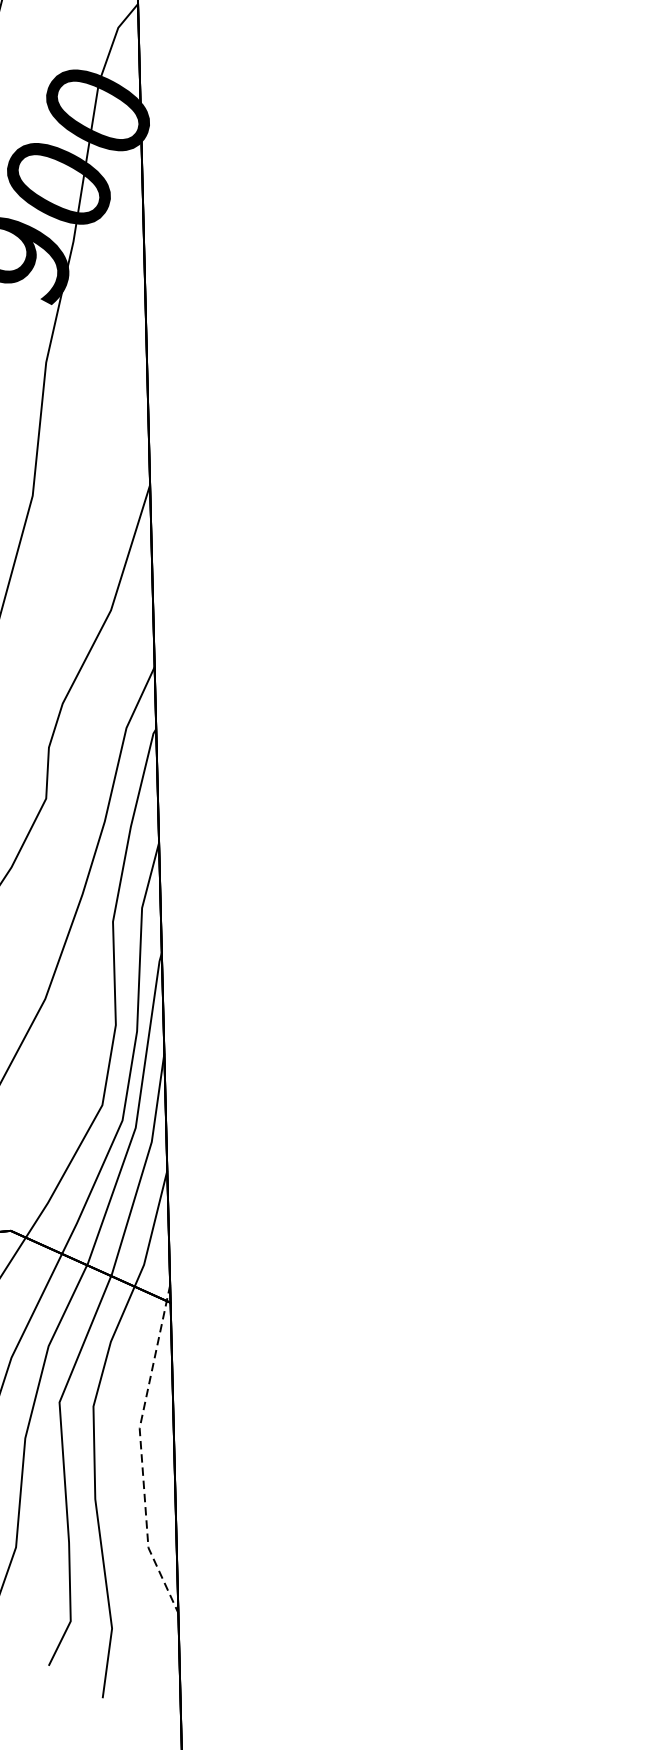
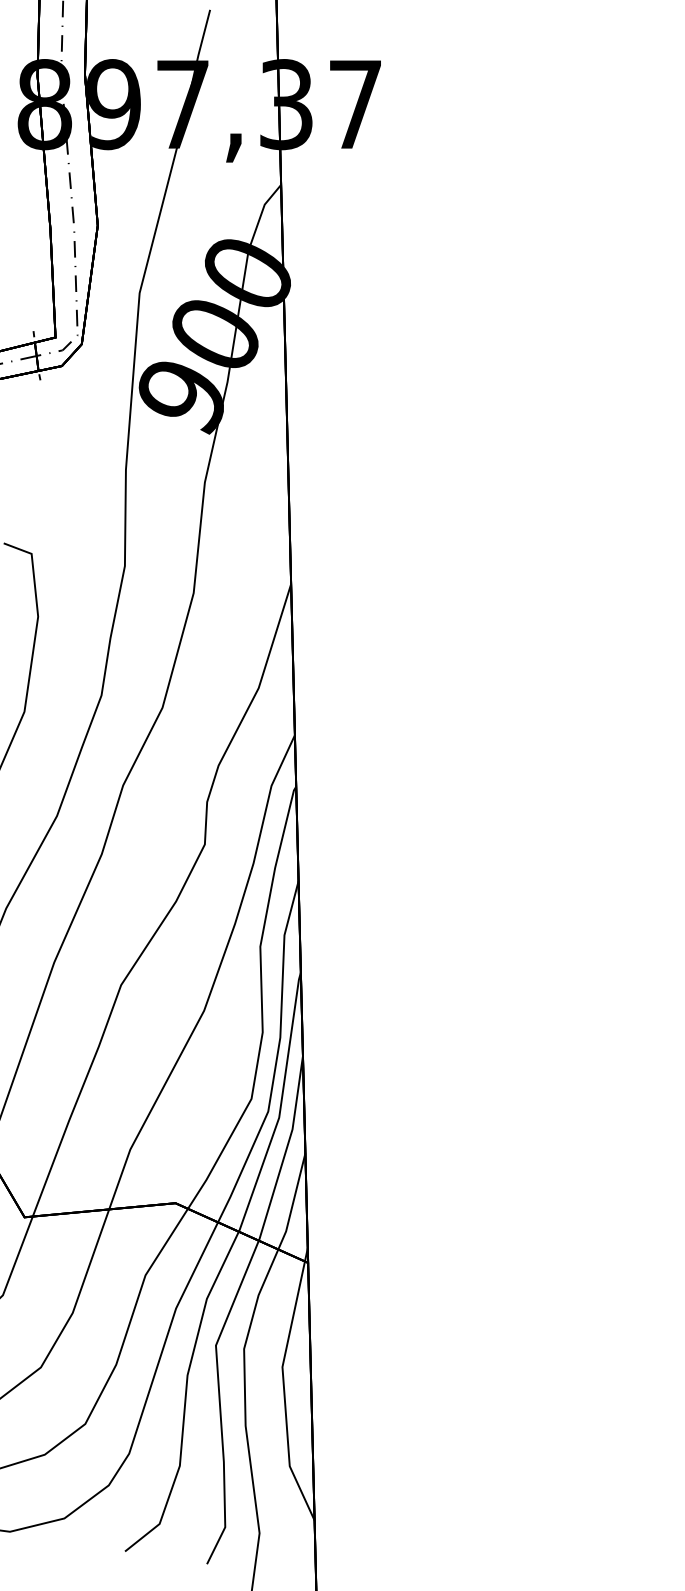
line: (140, 1450) -> (283, 1385), dashed -> solid

